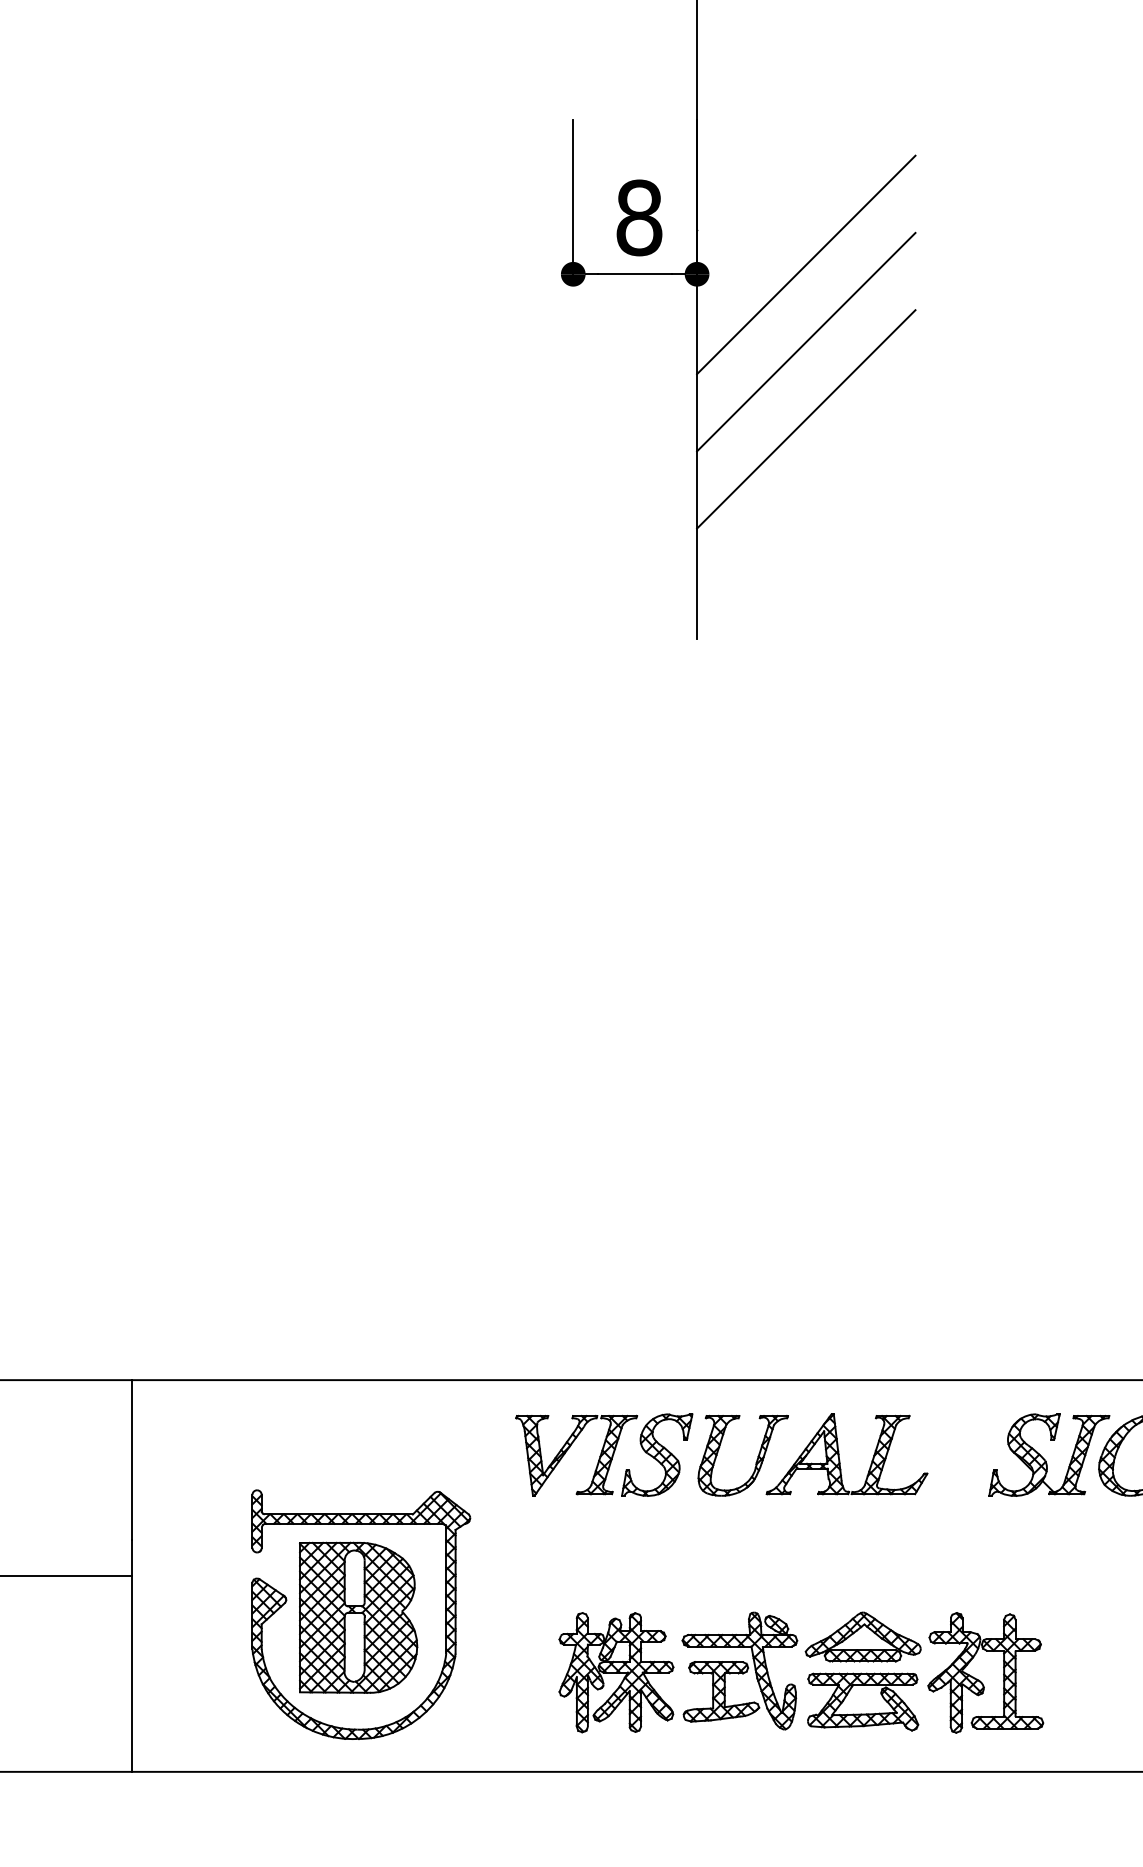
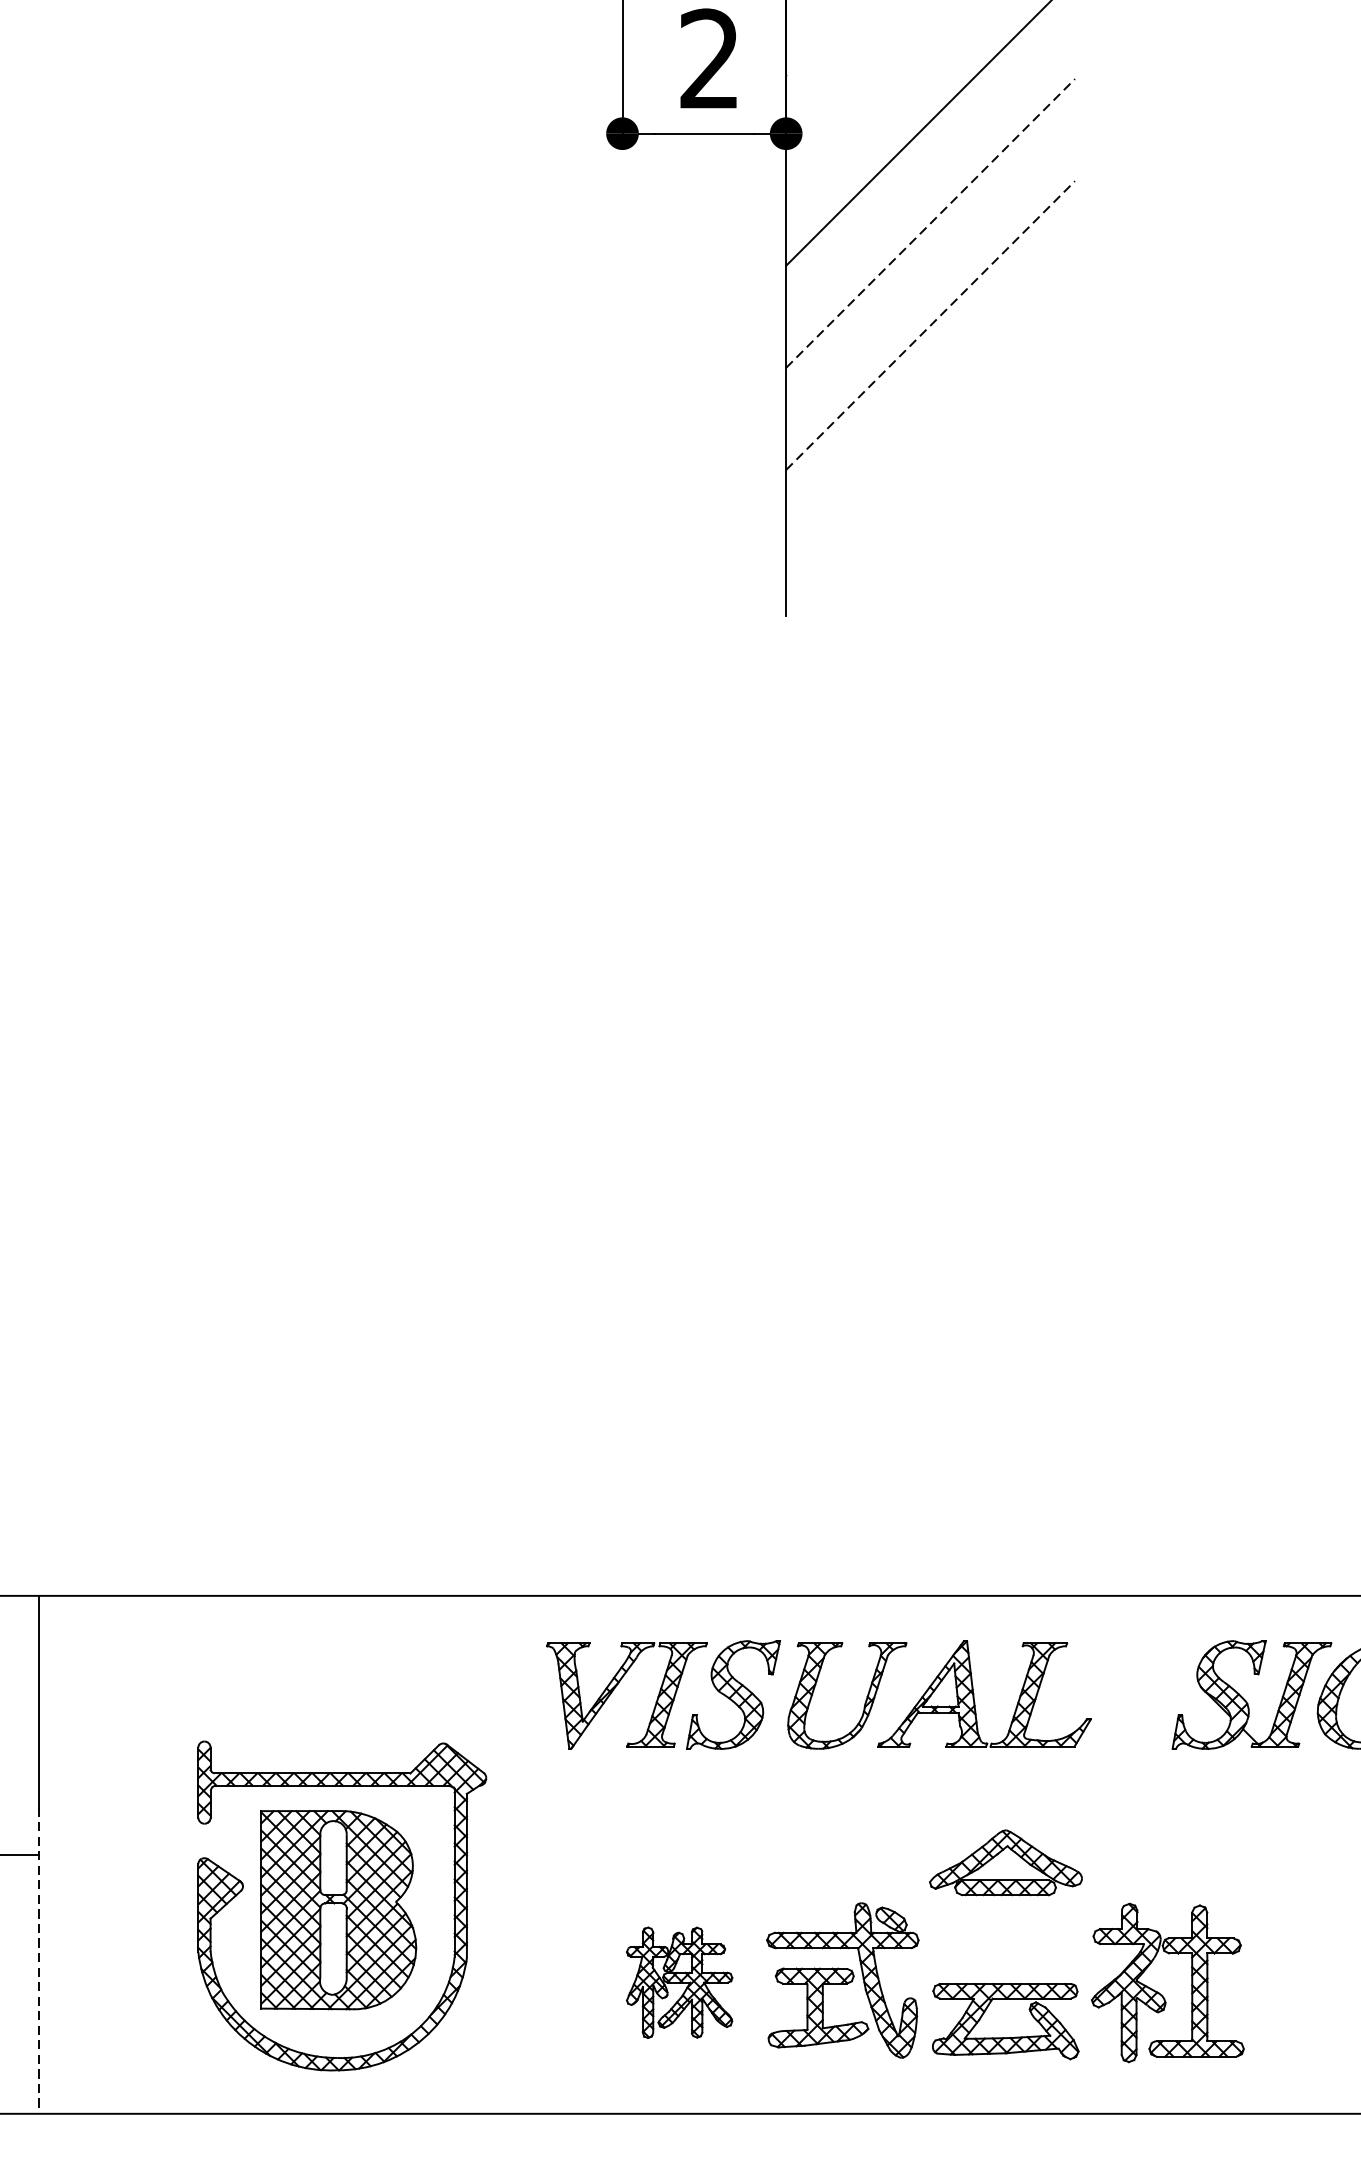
text: (639, 217) -> (710, 58), 8 -> 2
line: (806, 341) -> (930, 222), solid -> dashed
line: (806, 419) -> (930, 325), solid -> dashed
part: (862, 1636) -> (1004, 1862), moved
line: (132, 1656) -> (39, 1961), solid -> dashed
part: (616, 1672) -> (679, 1982), size x0.7

